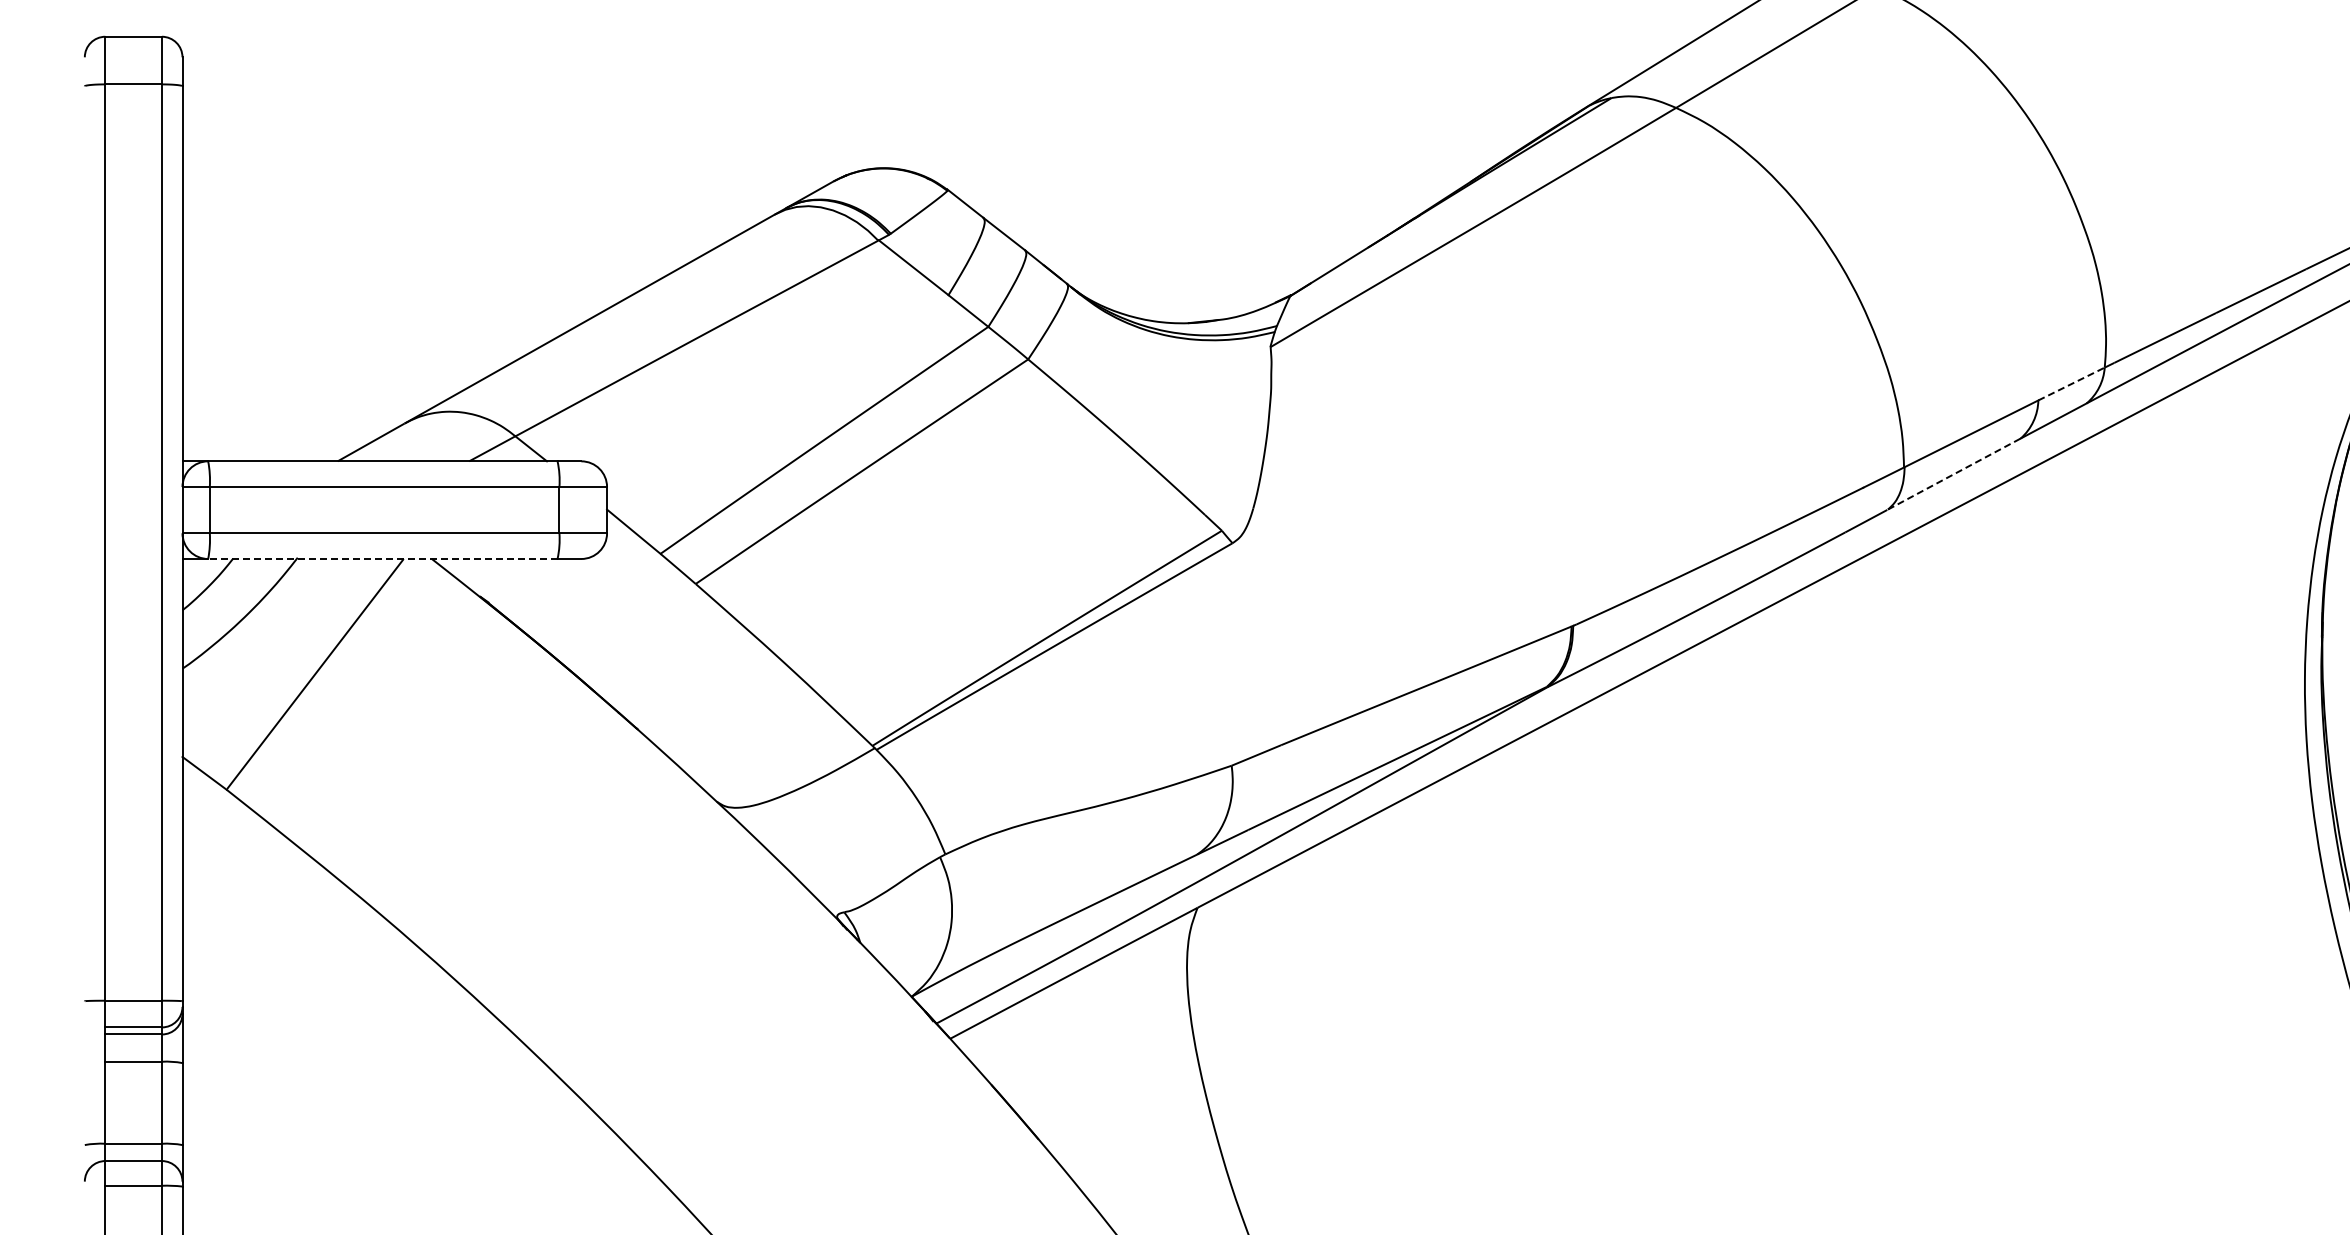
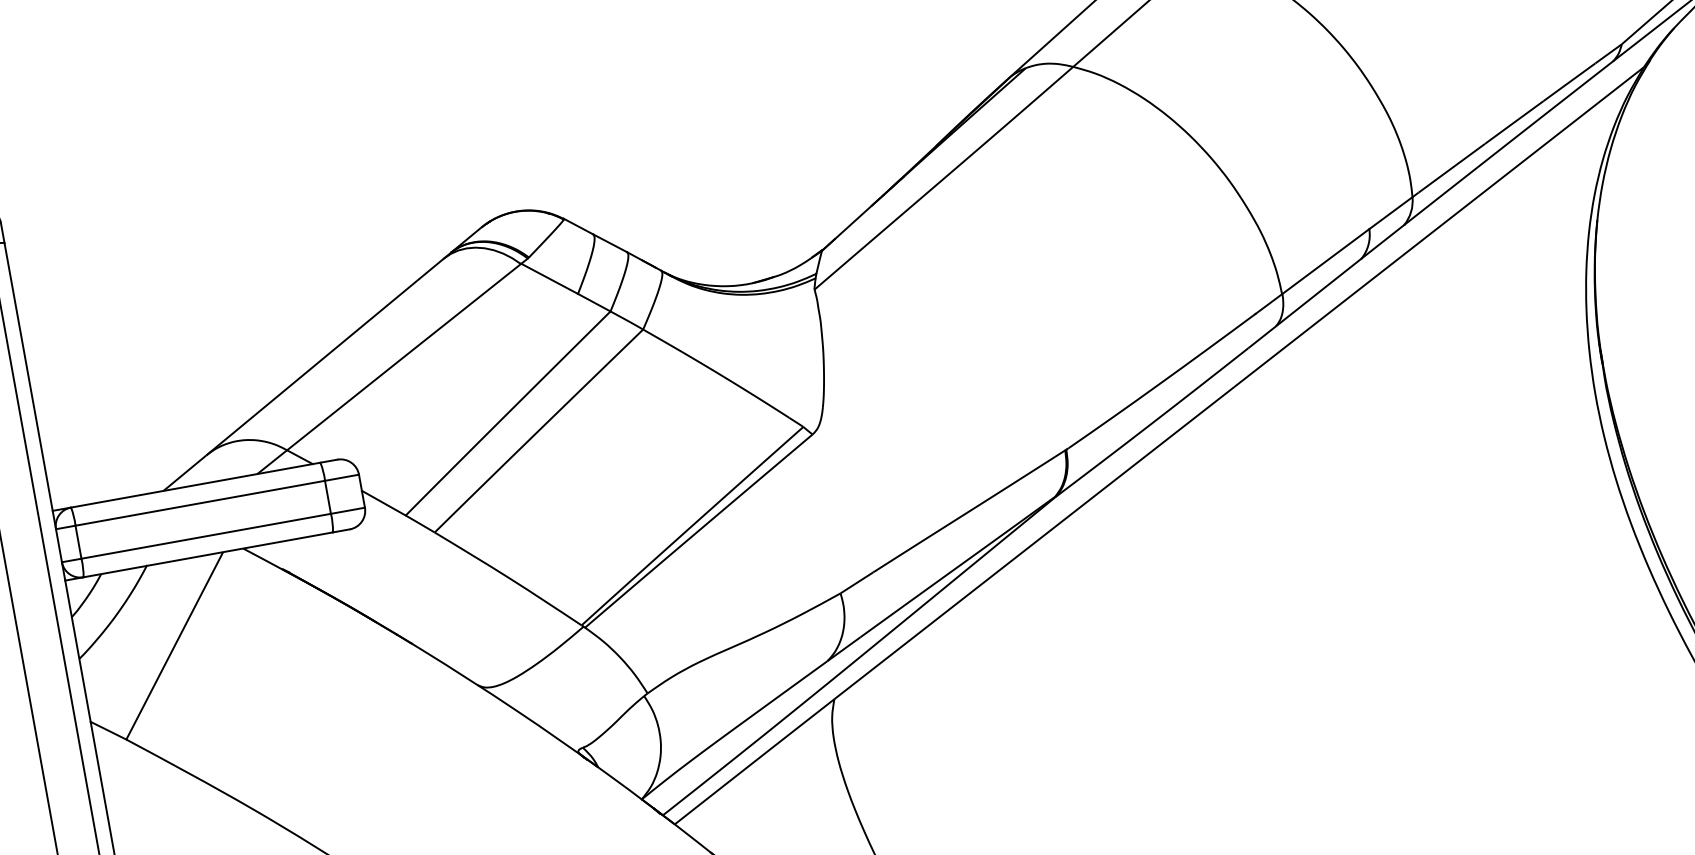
line: (2071, 383) -> (1390, 212), dashed -> solid
line: (1954, 473) -> (1318, 292), dashed -> solid
line: (382, 559) -> (208, 555), dashed -> solid

